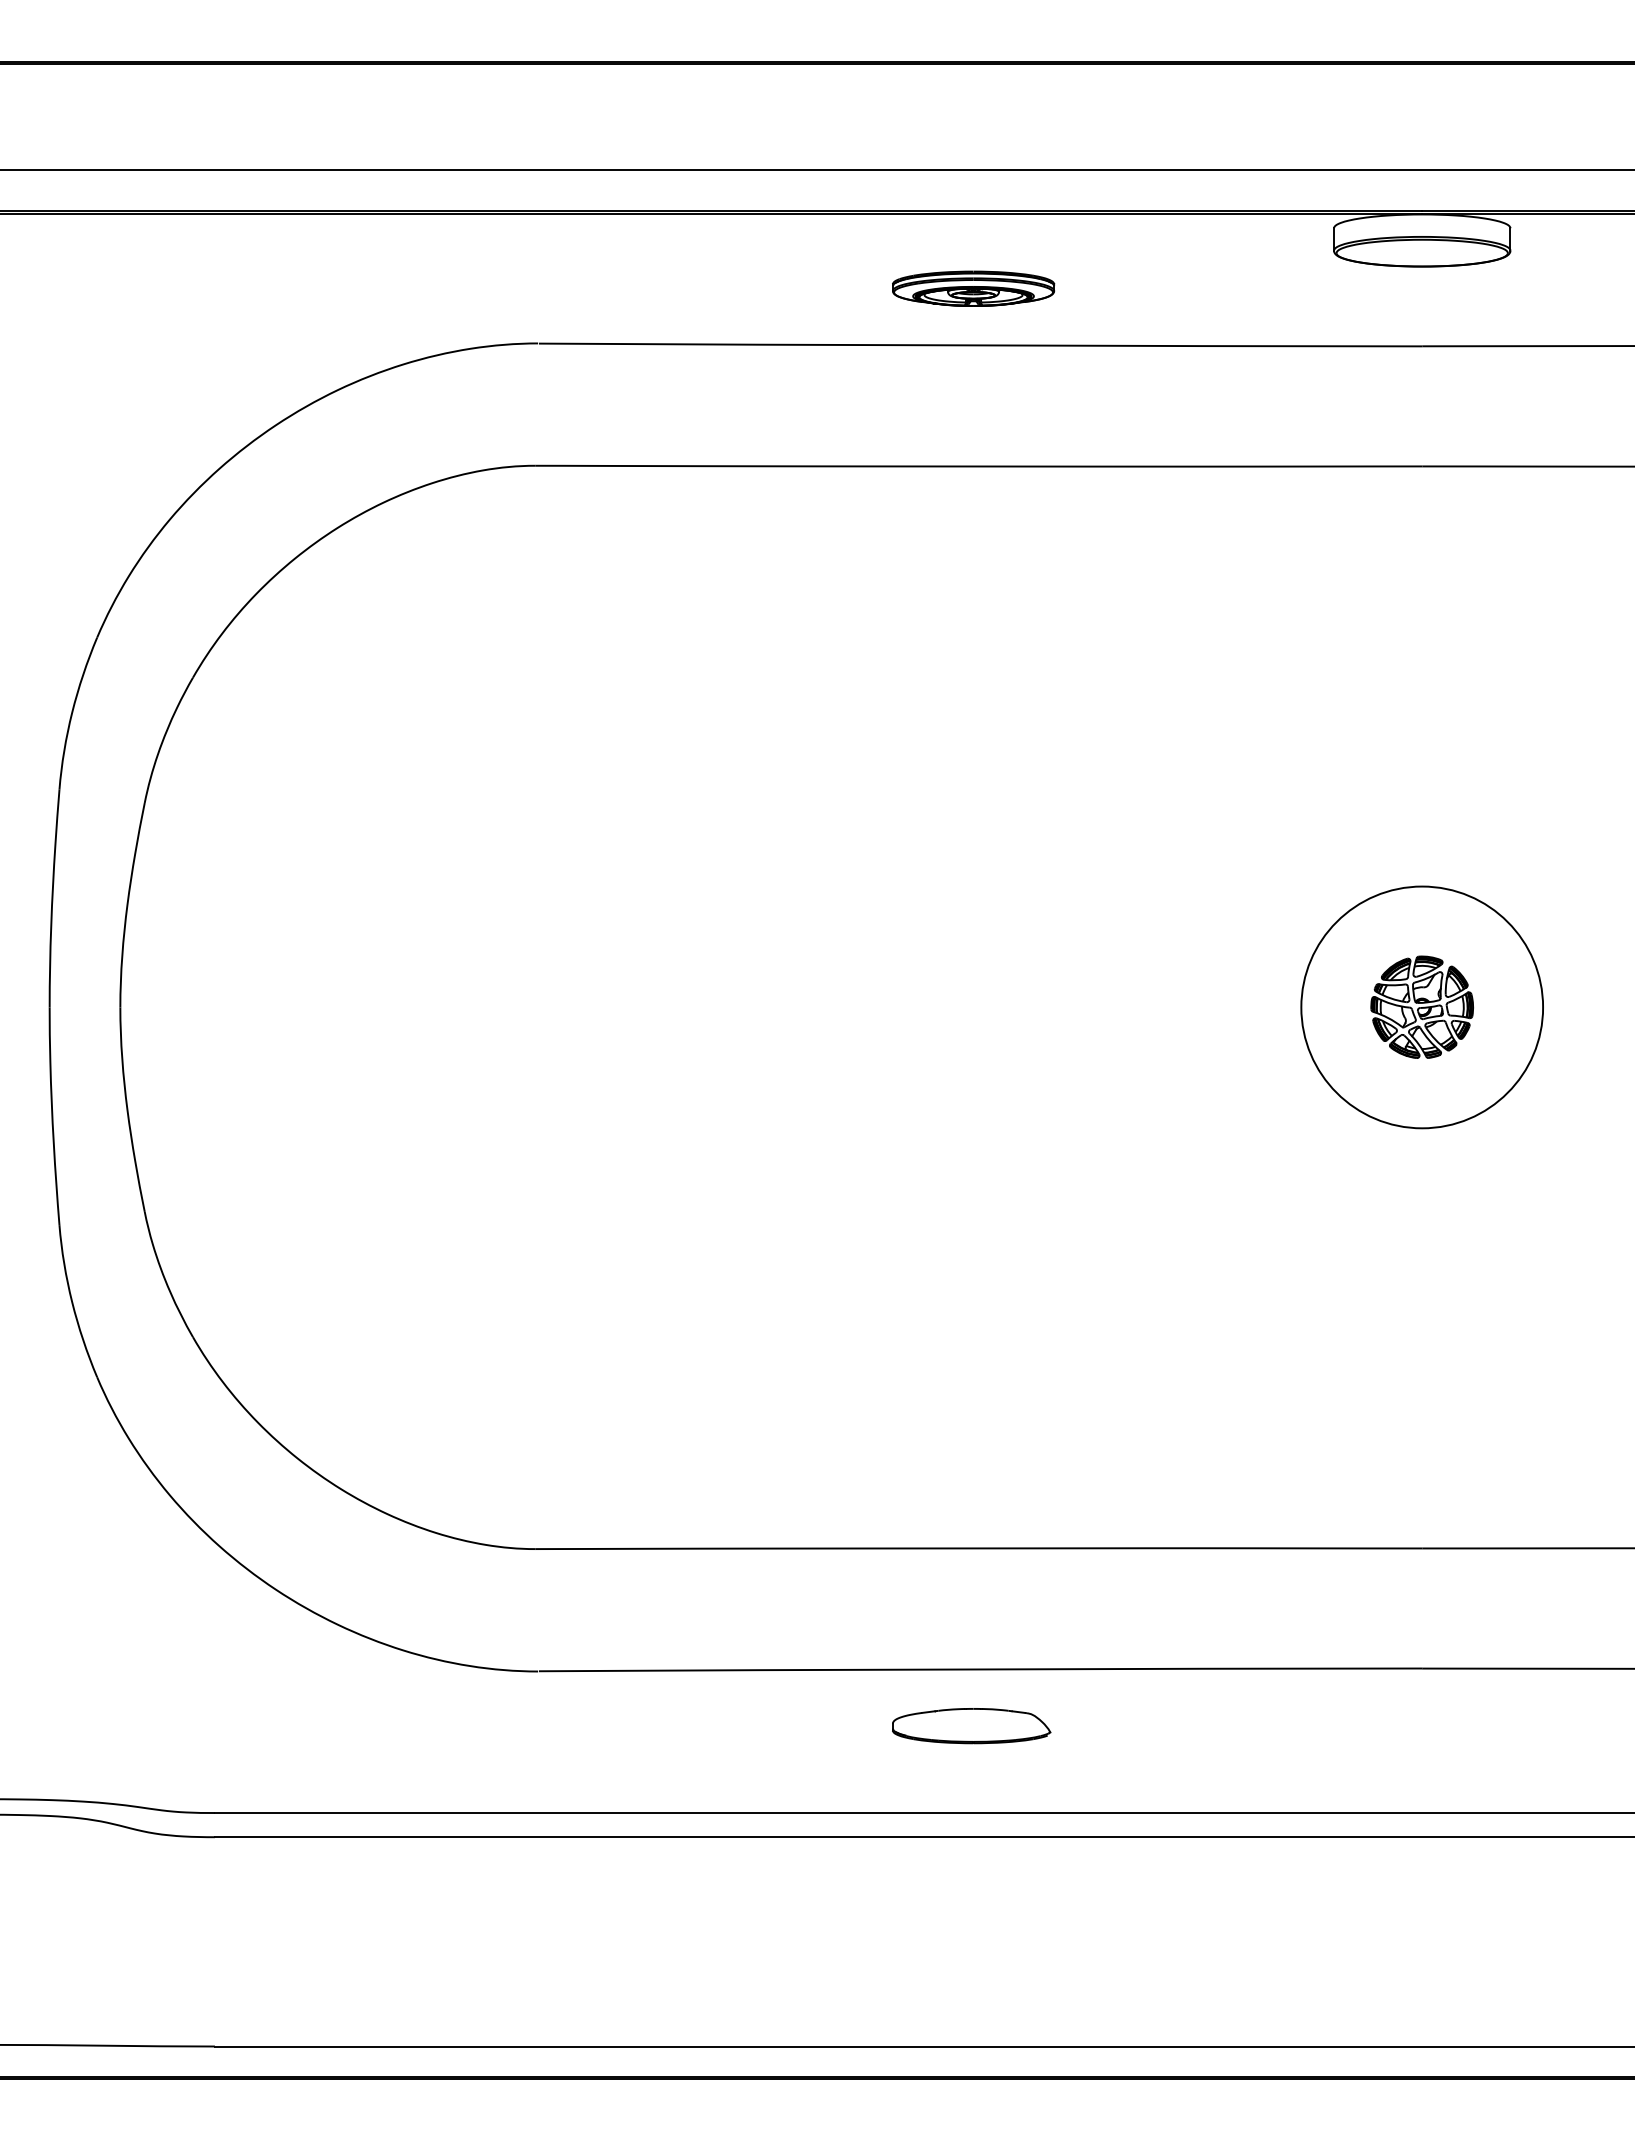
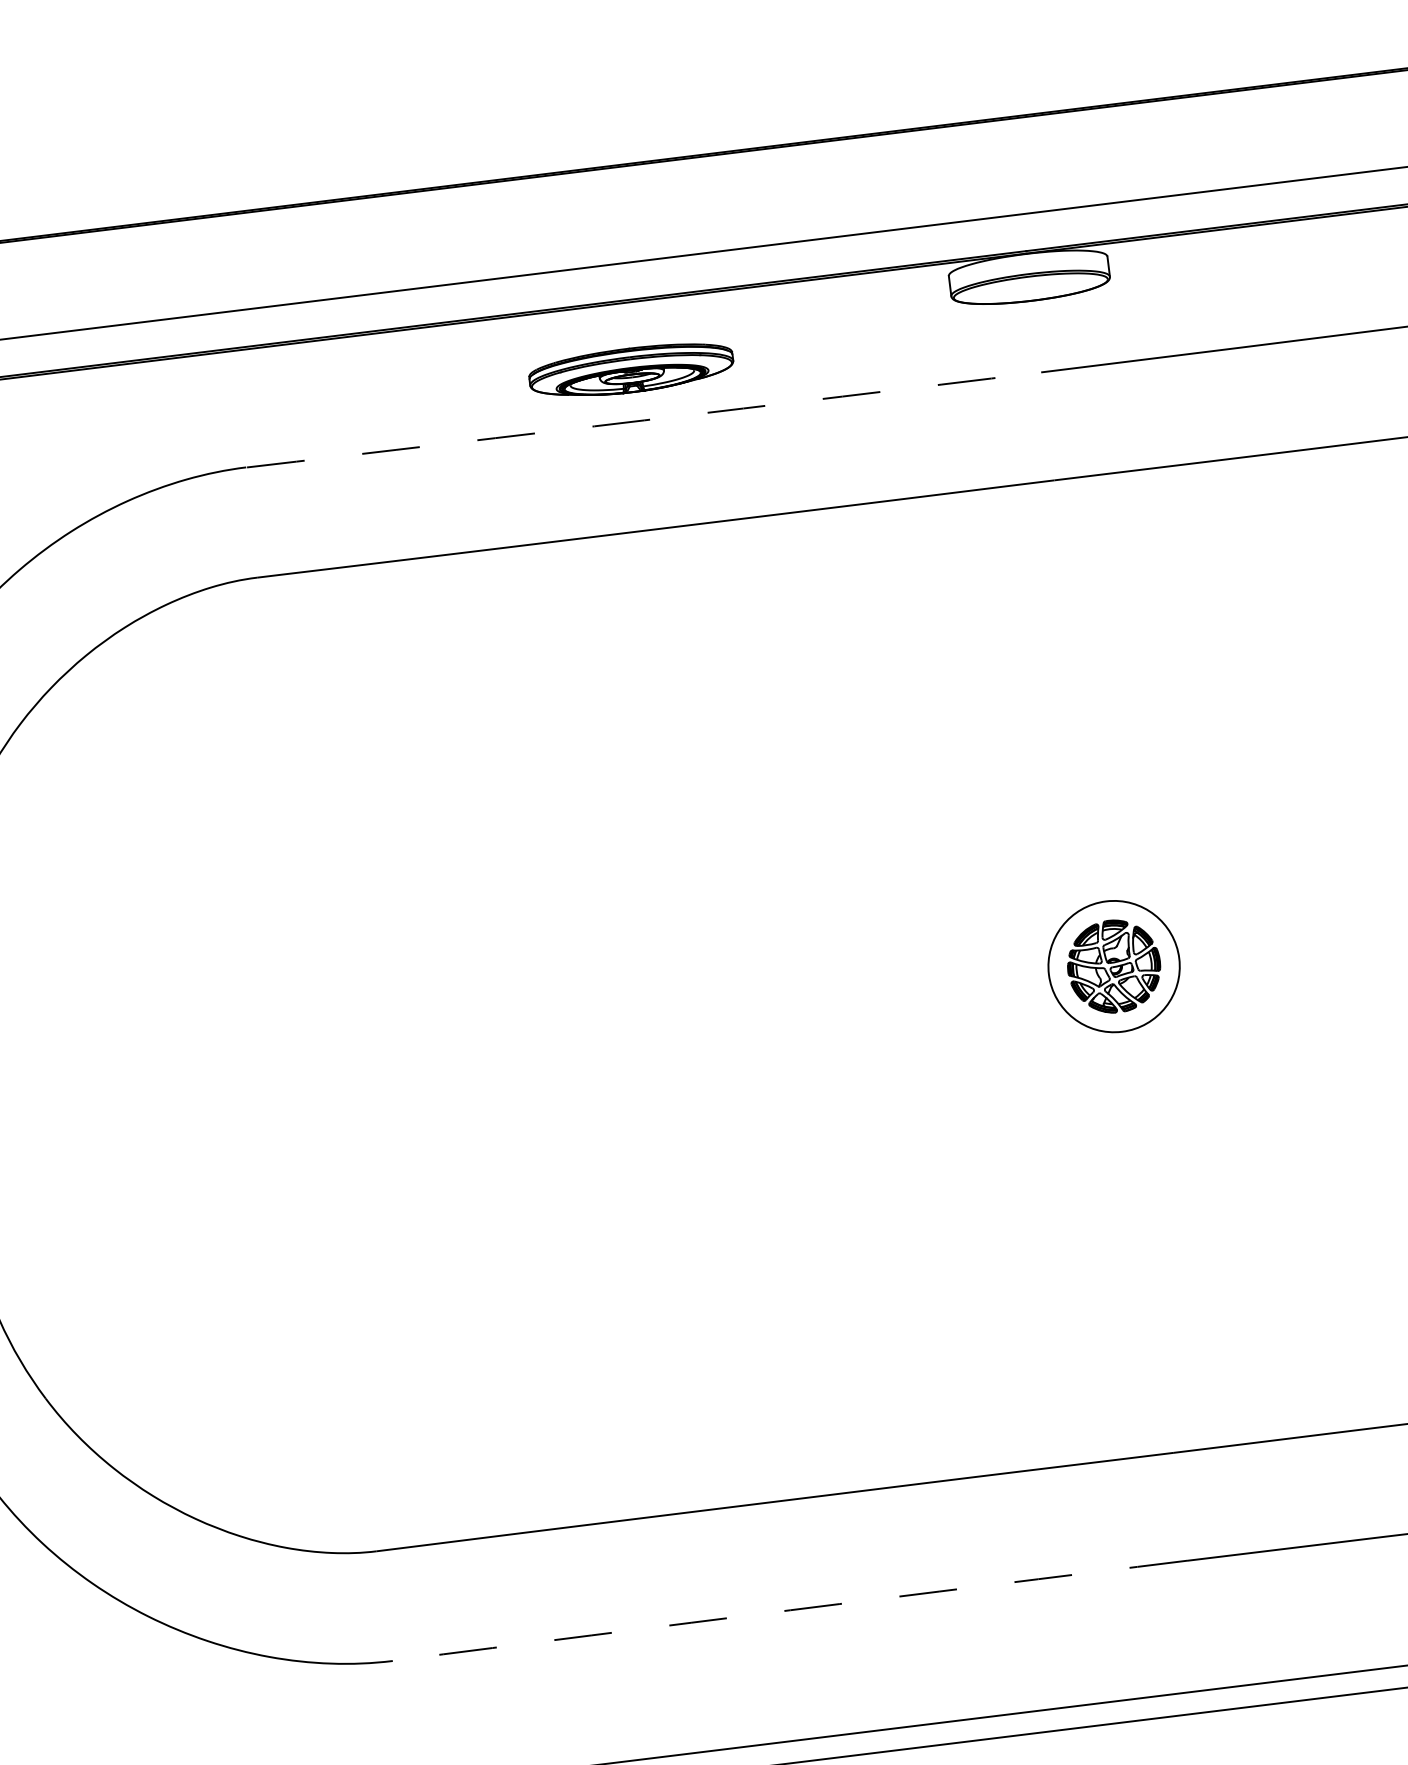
part: (973, 288) -> (631, 369), size x1.4
arc: (980, 345) -> (644, 420), solid -> dashed
circle: (1422, 1007) -> (1114, 966), size x0.6
arc: (980, 1669) -> (790, 1610), solid -> dashed
part: (971, 1726) -> (788, 1662), removed

